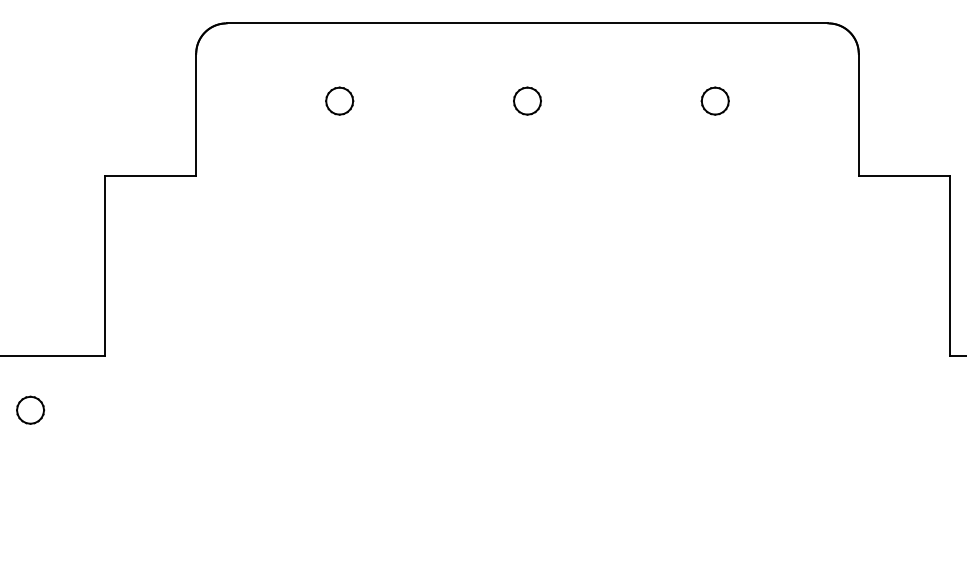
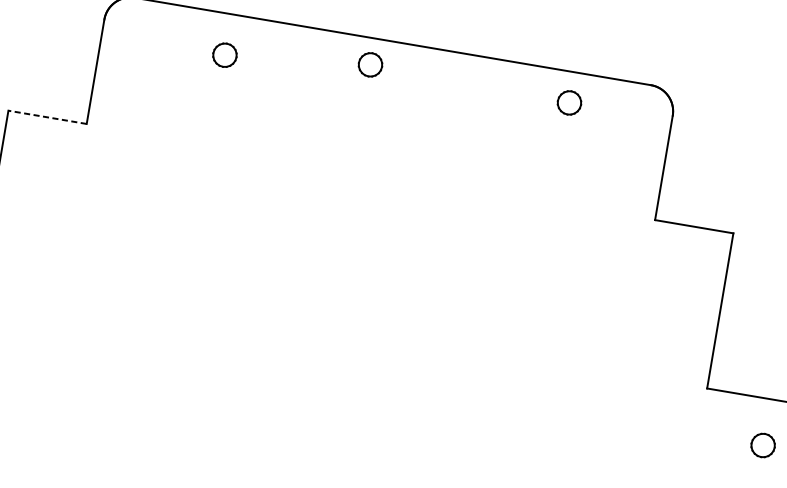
part: (339, 100) -> (224, 54), moved
part: (527, 100) -> (370, 64), moved
part: (714, 100) -> (568, 102), moved
line: (150, 175) -> (47, 117), solid -> dashed

